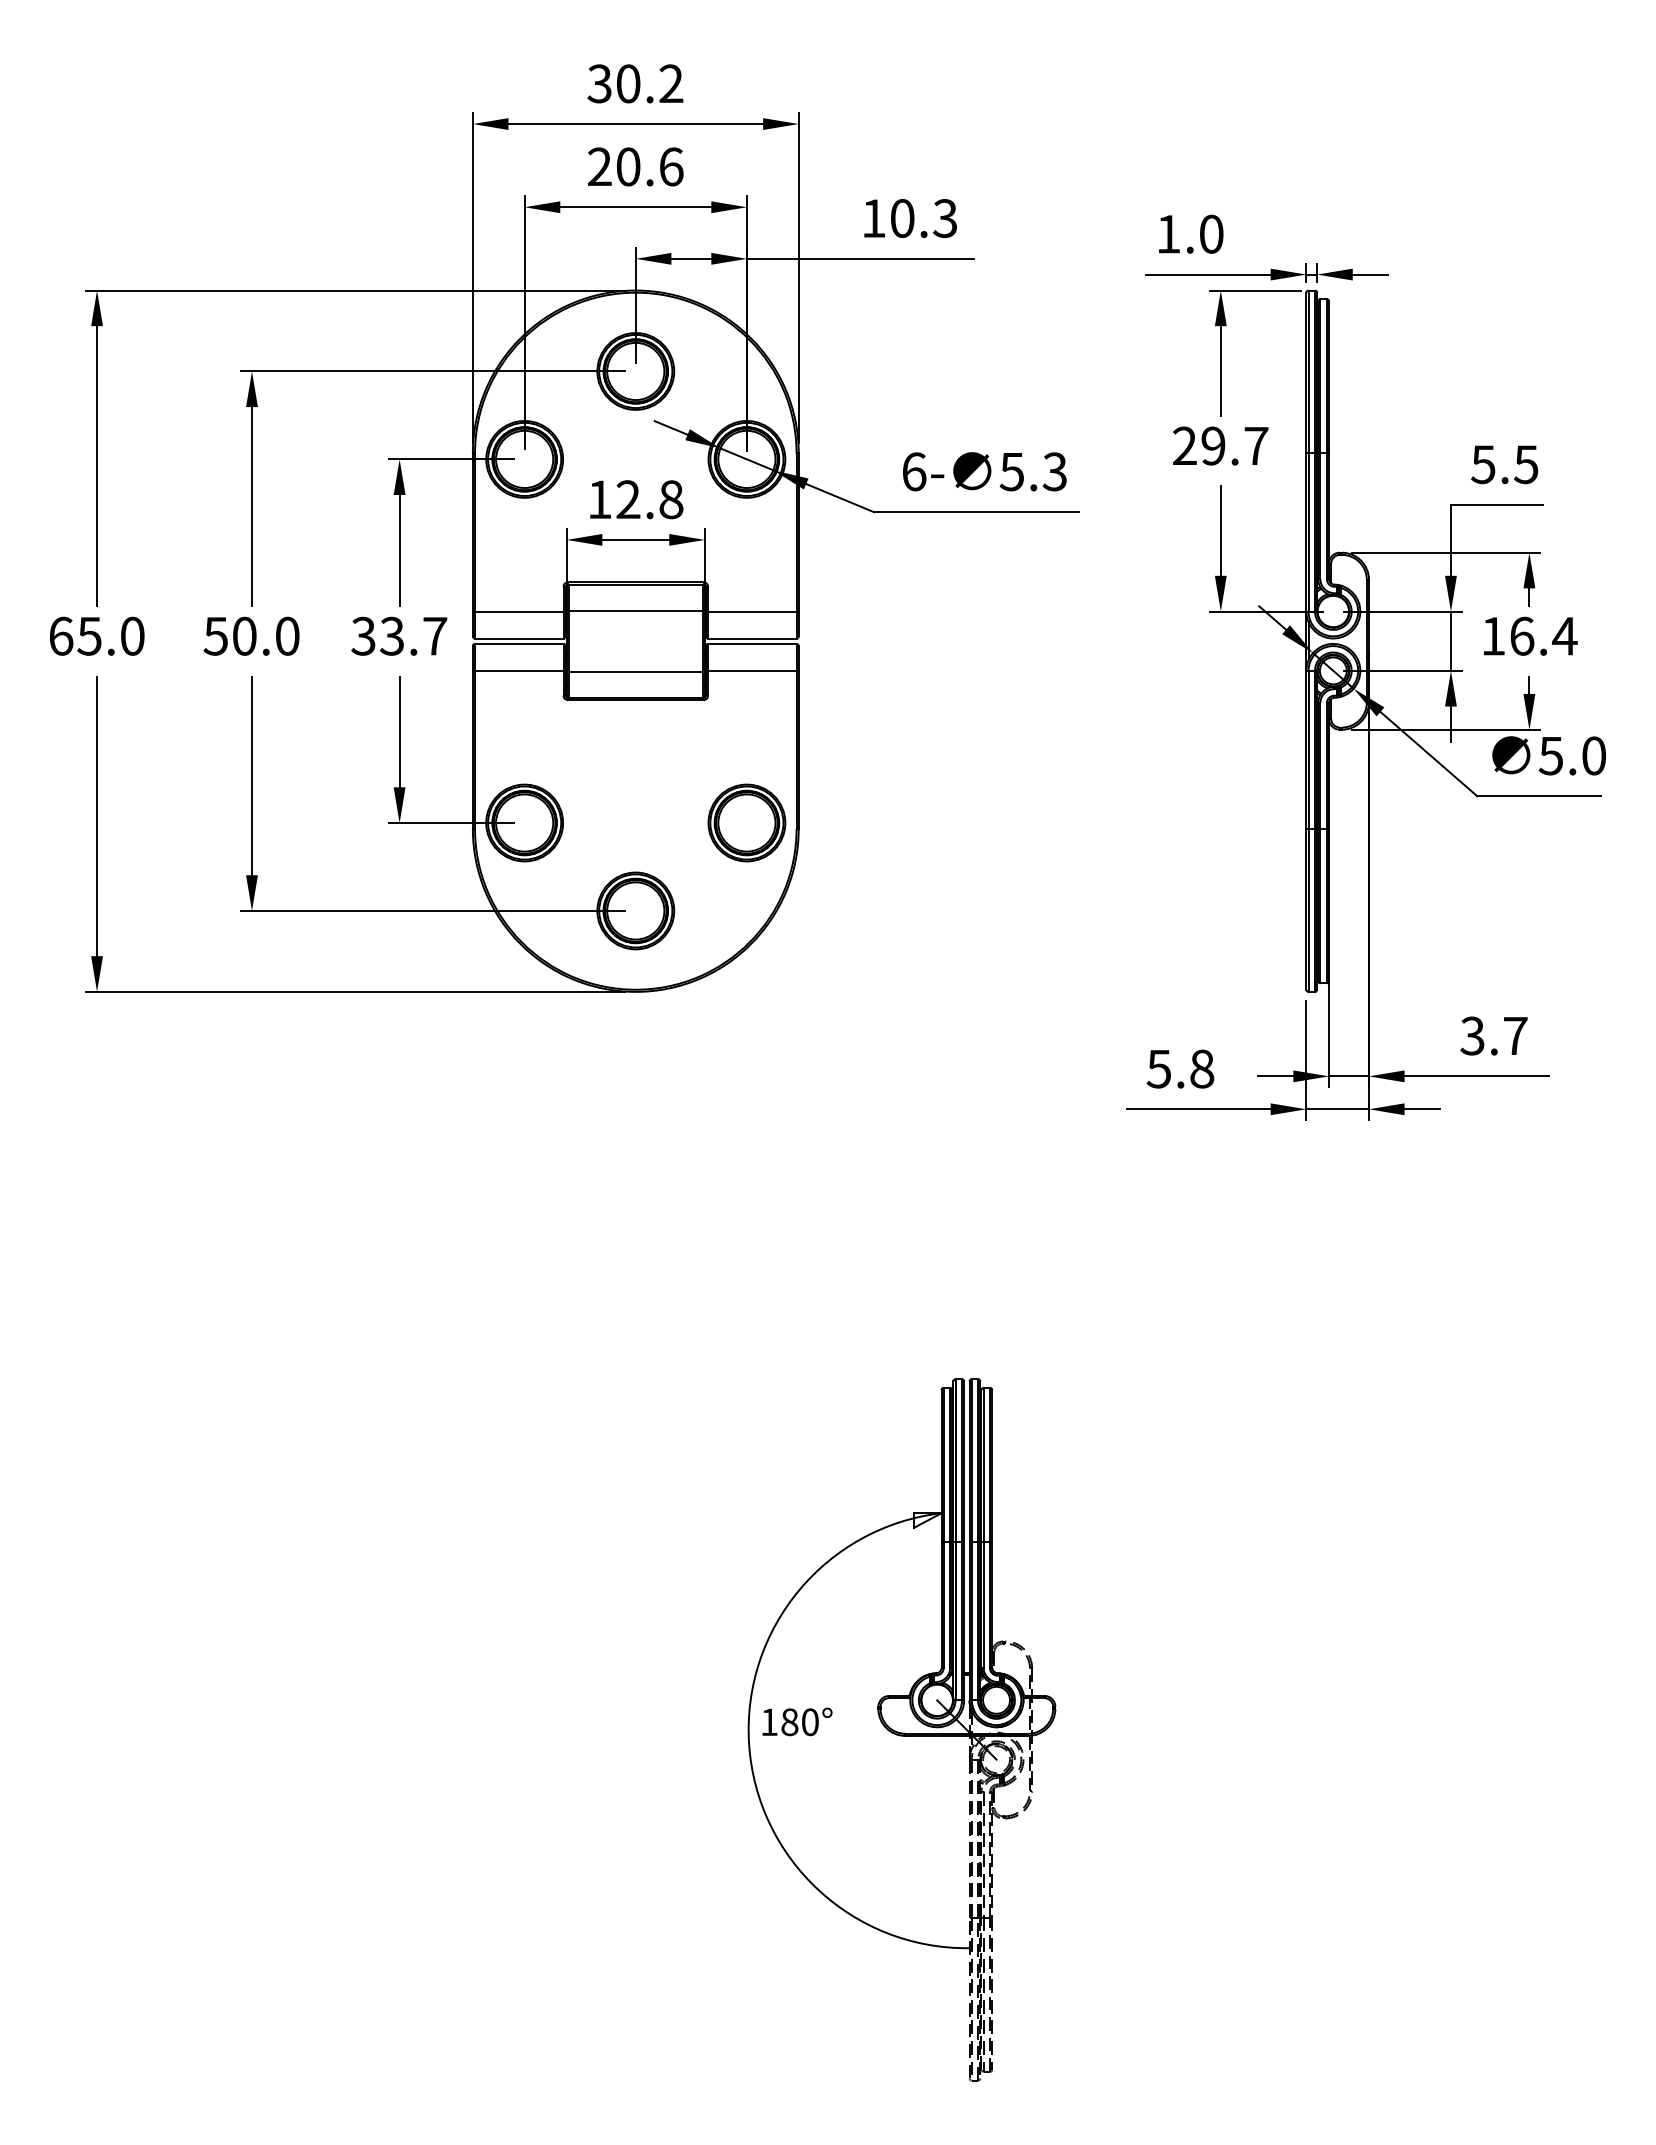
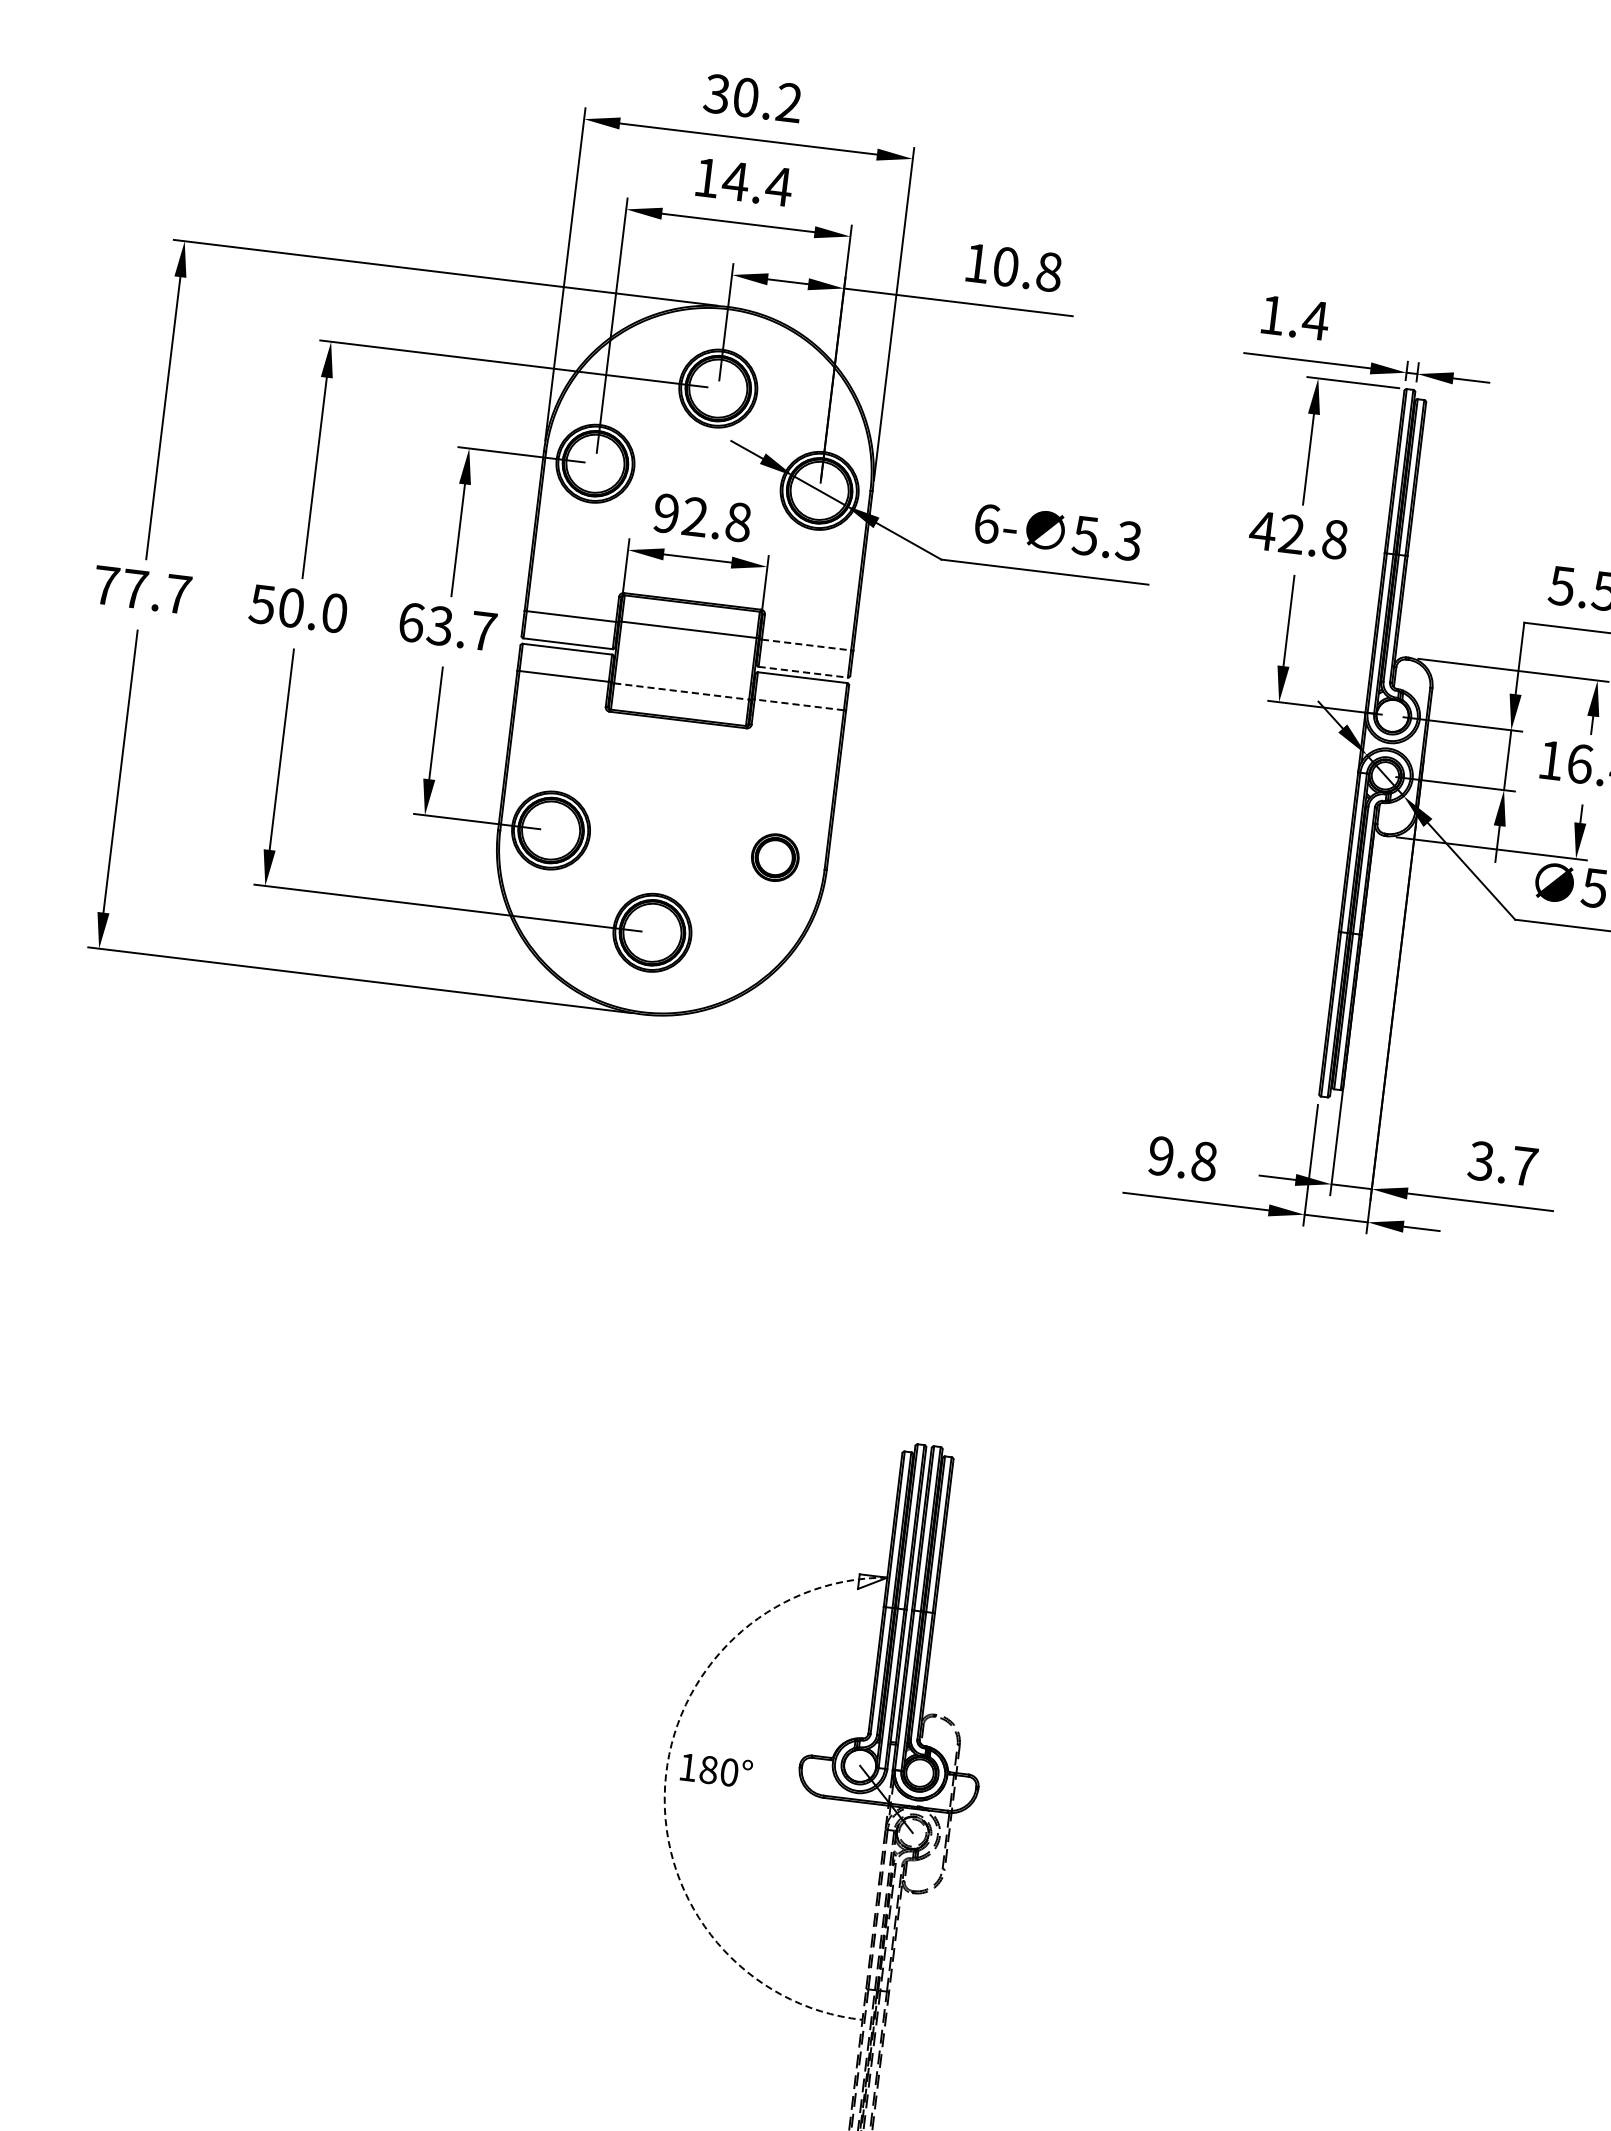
text: (636, 166) -> (744, 181), 20.6 -> 14.4
text: (945, 218) -> (1049, 272), 10.3 -> 10.8
text: (1211, 233) -> (1315, 319), 1.0 -> 1.4
text: (1219, 445) -> (1298, 534), 29.7 -> 42.8
text: (599, 499) -> (666, 513), 12.8 -> 92.8
line: (752, 611) -> (806, 644), solid -> dashed
text: (96, 635) -> (142, 589), 65.0 -> 77.7
text: (363, 635) -> (411, 621), 33.7 -> 63.7
line: (752, 638) -> (803, 672), solid -> dashed
line: (751, 670) -> (798, 704), solid -> dashed
line: (635, 671) -> (681, 691), solid -> dashed
part: (746, 822) -> (774, 857), size x0.6
text: (1158, 1068) -> (1160, 1155), 5.8 -> 9.8
arc: (749, 1744) -> (665, 1787), solid -> dashed

